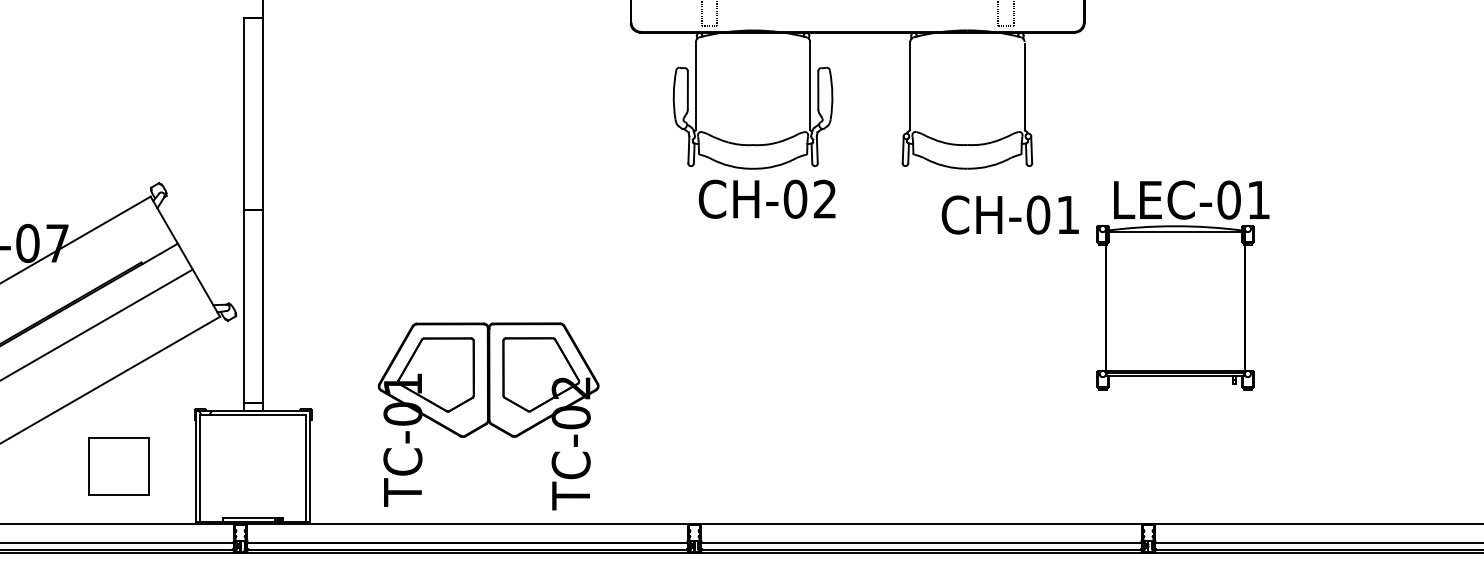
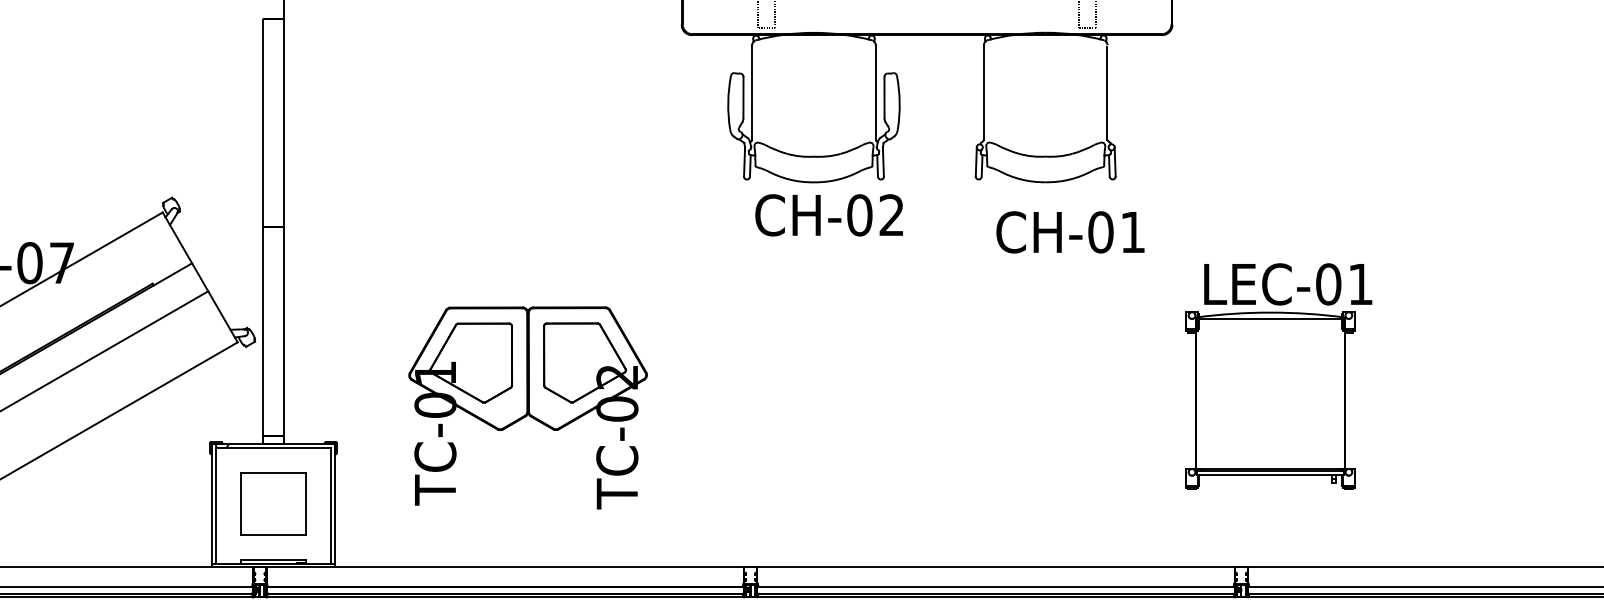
text: (1009, 214) -> (1069, 231), moved
part: (1182, 285) -> (1278, 376), moved
part: (488, 416) -> (527, 408), moved
part: (118, 466) -> (272, 504), moved

